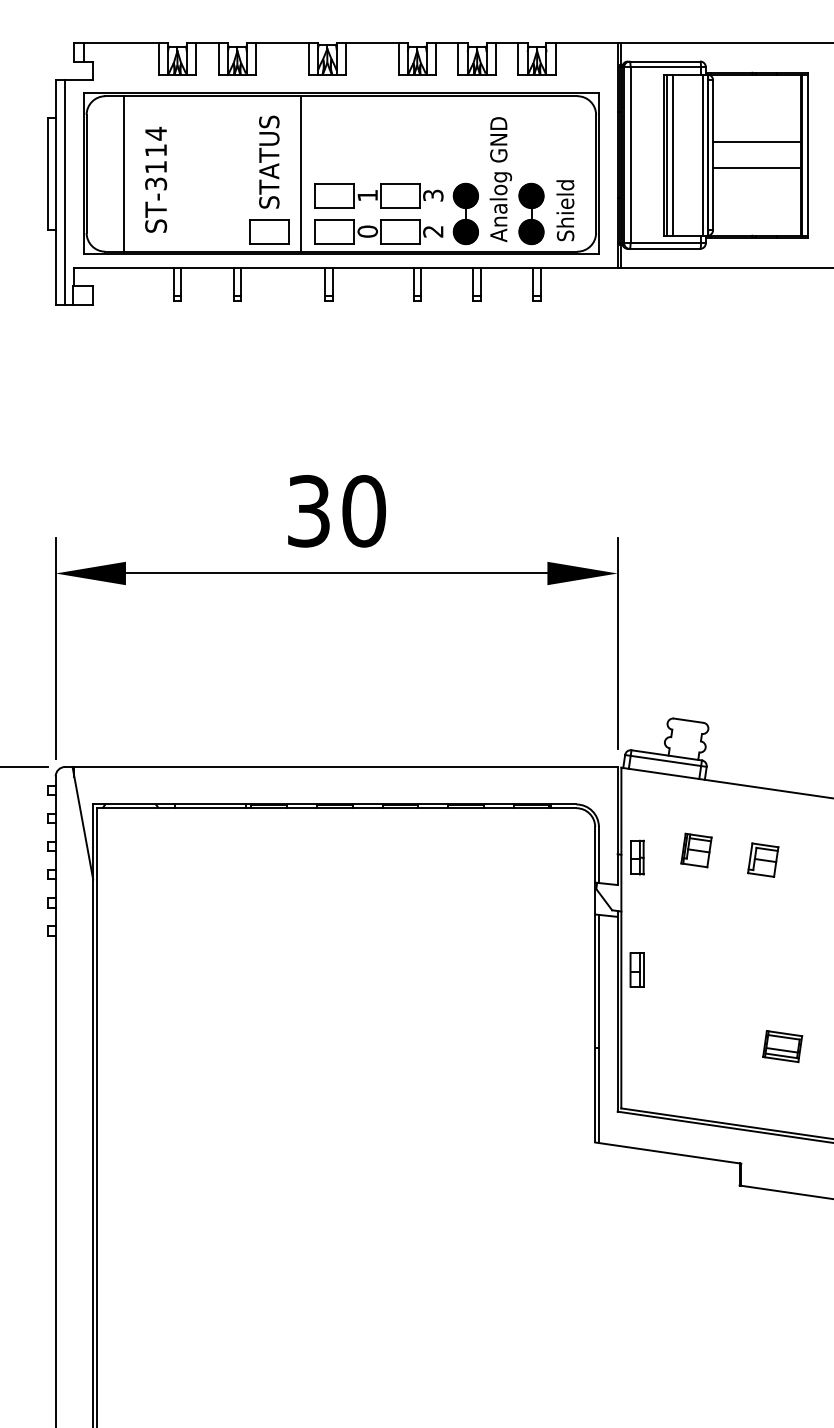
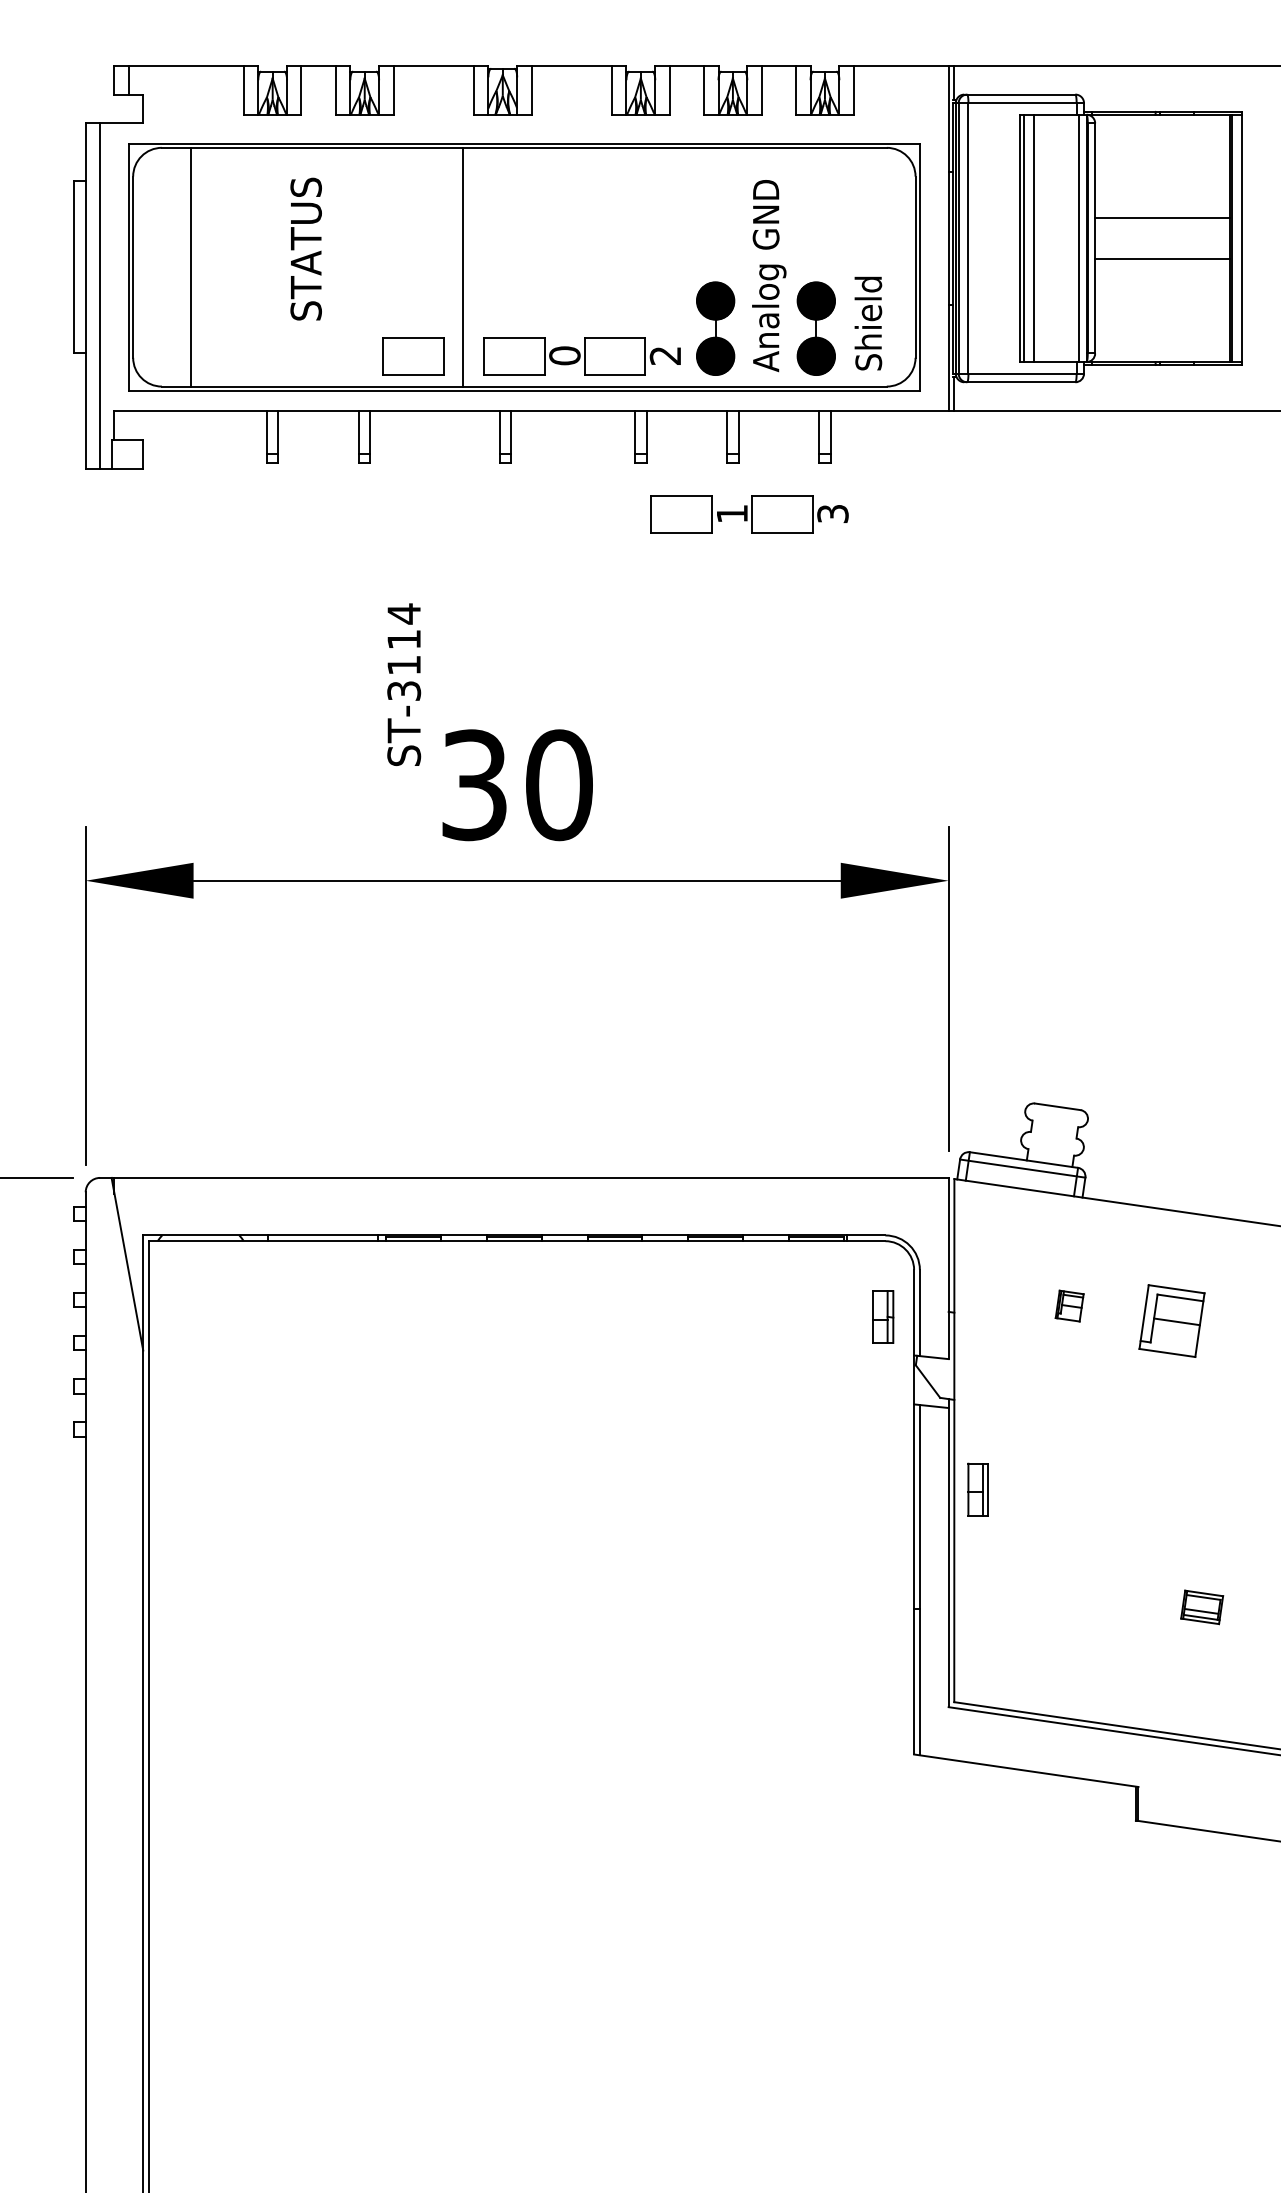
text: (269, 161) -> (306, 248), moved
text: (156, 179) -> (404, 684), moved
part: (378, 195) -> (748, 513), moved
part: (696, 850) -> (1069, 1306), size x0.6
part: (637, 857) -> (883, 1316), moved
part: (763, 859) -> (1172, 1319), size x1.4
part: (782, 1046) -> (1201, 1607), size x0.7

